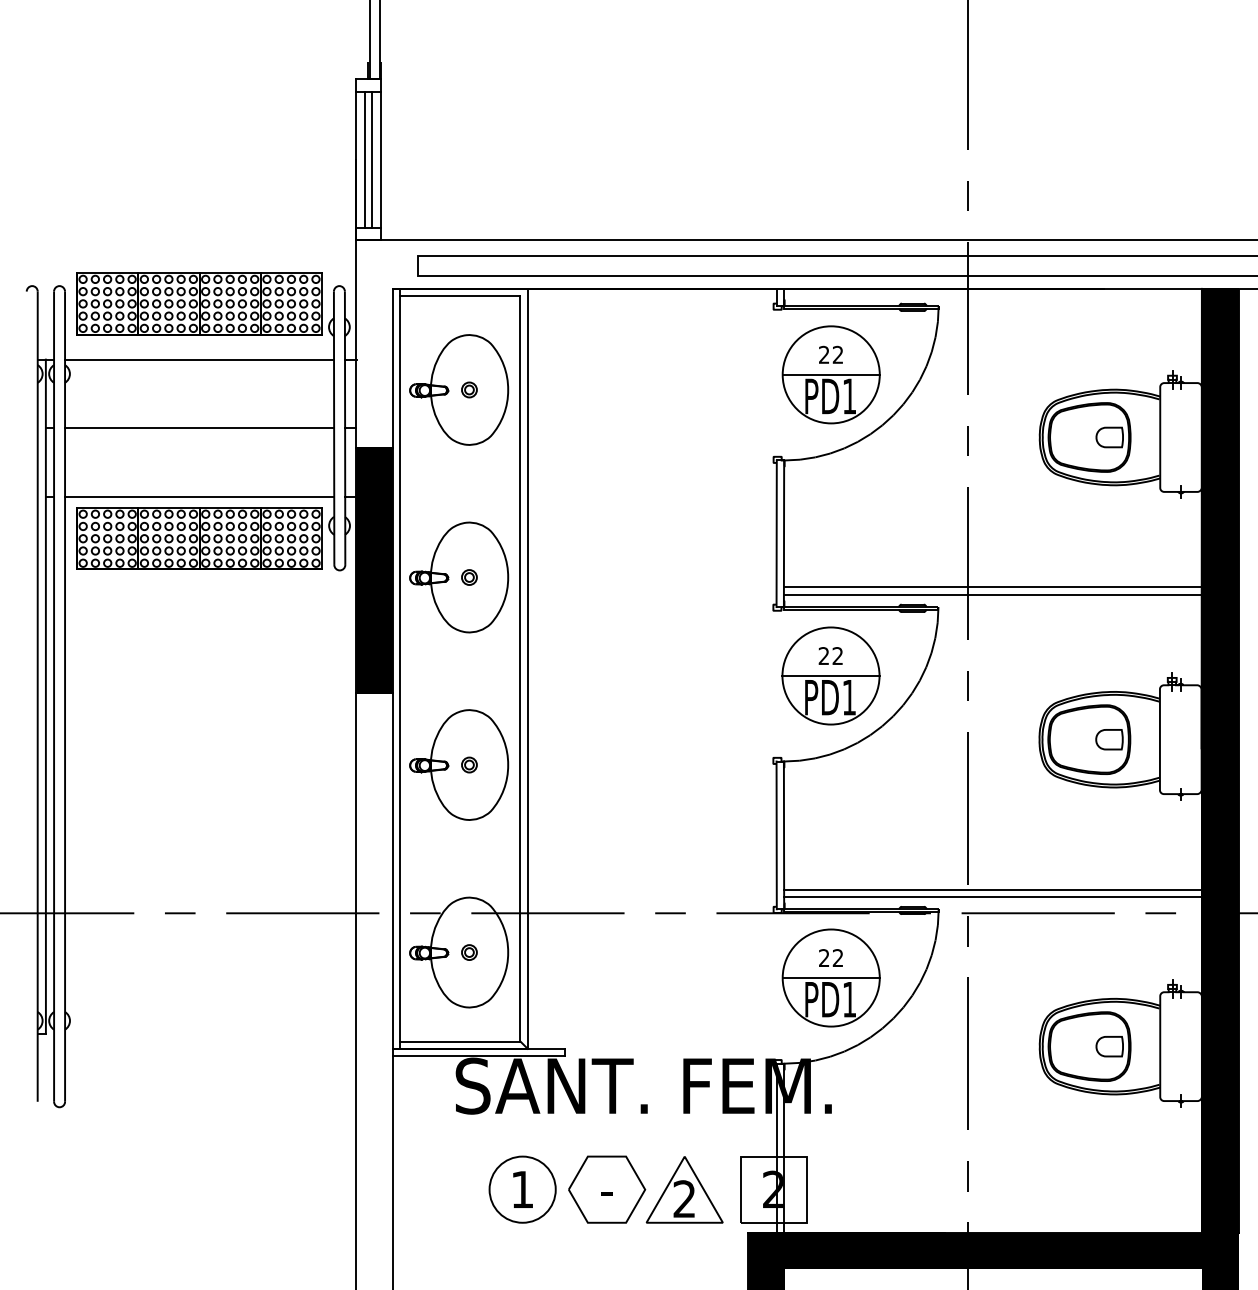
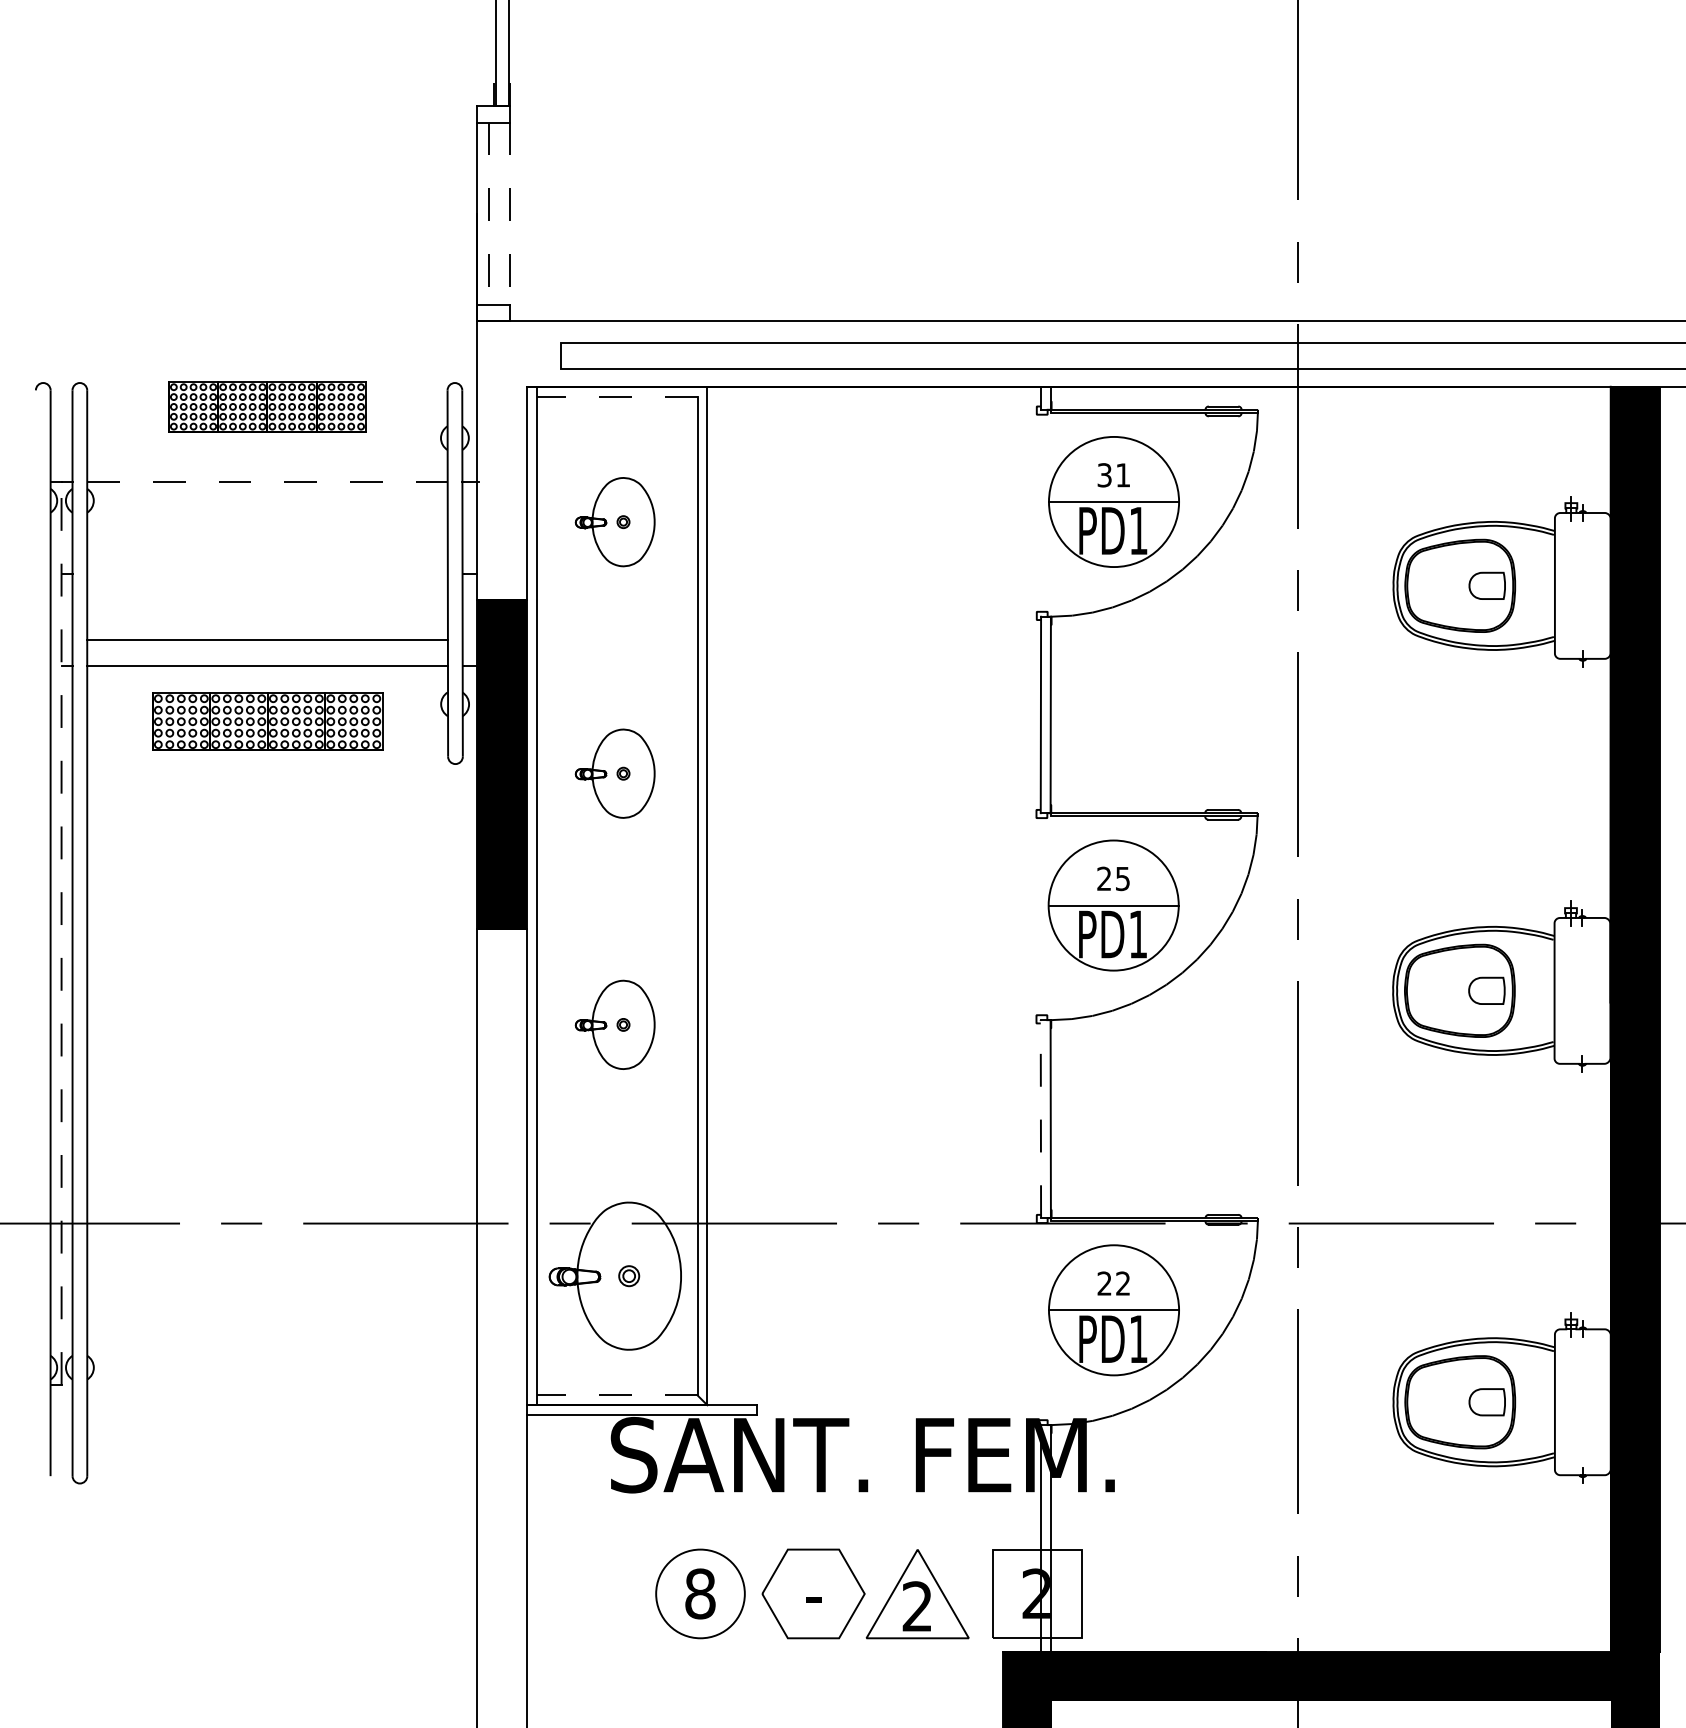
line: (372, 159) -> (499, 213), removed
line: (365, 160) -> (489, 214), solid -> dashed
line: (380, 160) -> (510, 214), solid -> dashed
line: (459, 296) -> (616, 396), solid -> dashed
part: (199, 303) -> (267, 406), size x0.6
text: (830, 355) -> (1113, 475), 22 -> 31
line: (199, 359) -> (267, 481), solid -> dashed
part: (458, 389) -> (614, 521), size x0.6
line: (199, 428) -> (267, 639), moved
part: (199, 538) -> (267, 721), size x0.7
part: (458, 577) -> (614, 773), size x0.6
line: (992, 587) -> (1330, 786), removed
line: (992, 594) -> (1330, 796), removed
text: (837, 655) -> (1122, 878), 22 -> 25
line: (45, 696) -> (61, 933), solid -> dashed
part: (458, 764) -> (614, 1024), size x0.6
line: (776, 835) -> (1040, 1119), solid -> dashed
line: (992, 889) -> (1330, 1191), removed
line: (992, 896) -> (1330, 1201), removed
line: (459, 1041) -> (616, 1395), solid -> dashed
text: (522, 1189) -> (700, 1593), 1 -> 8

